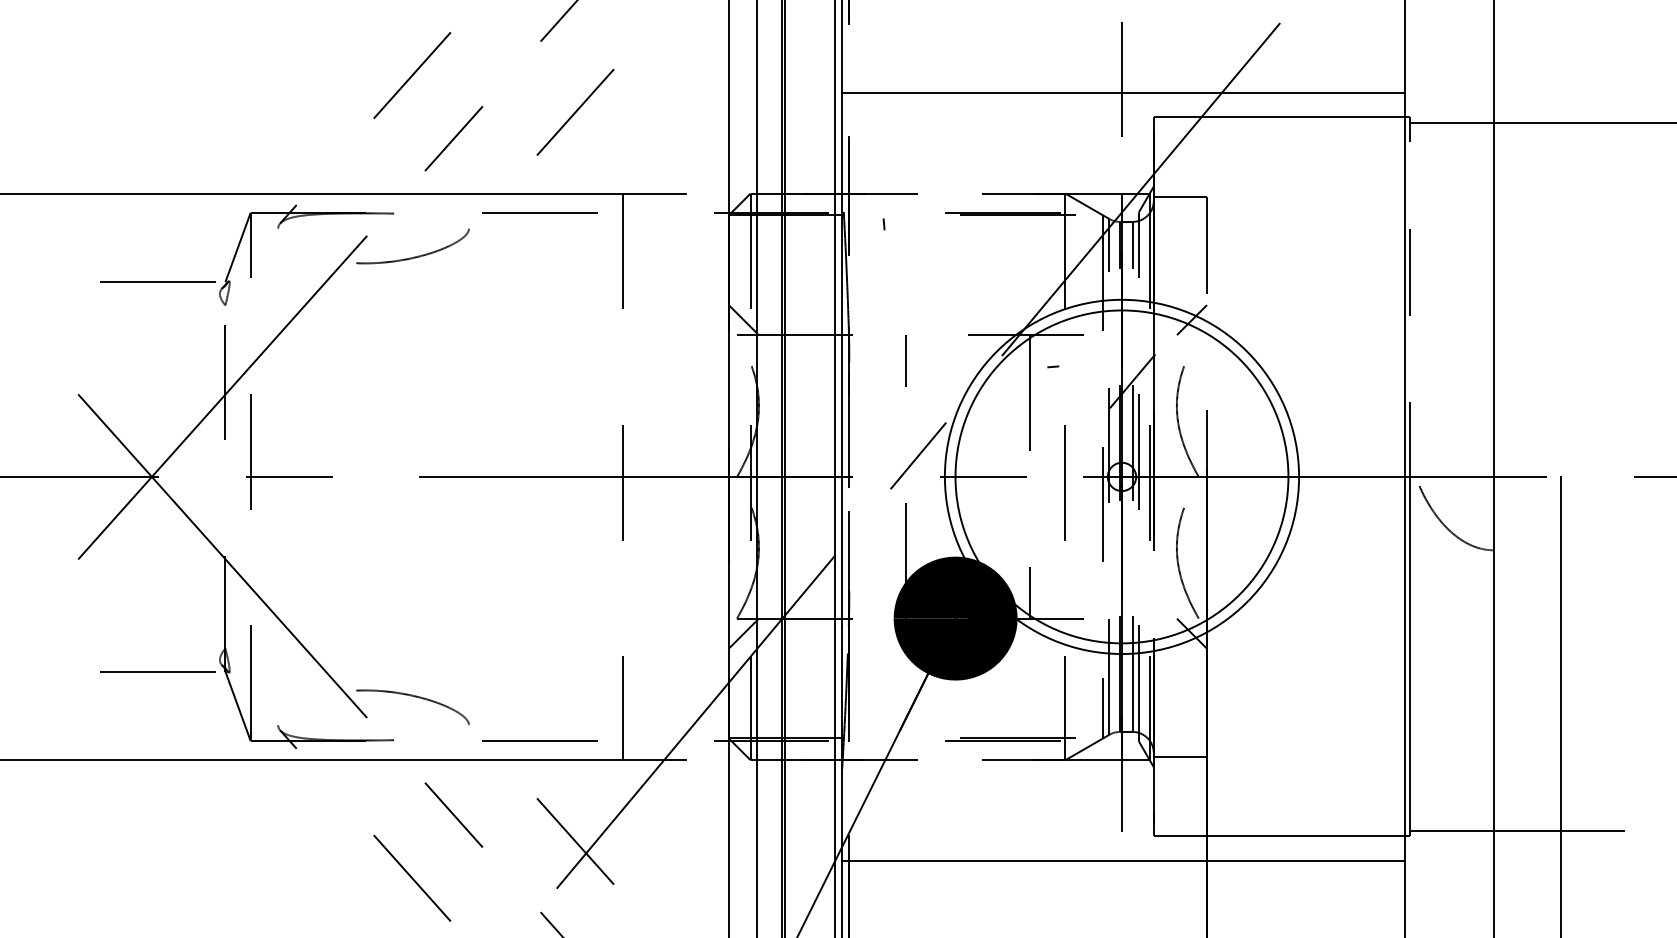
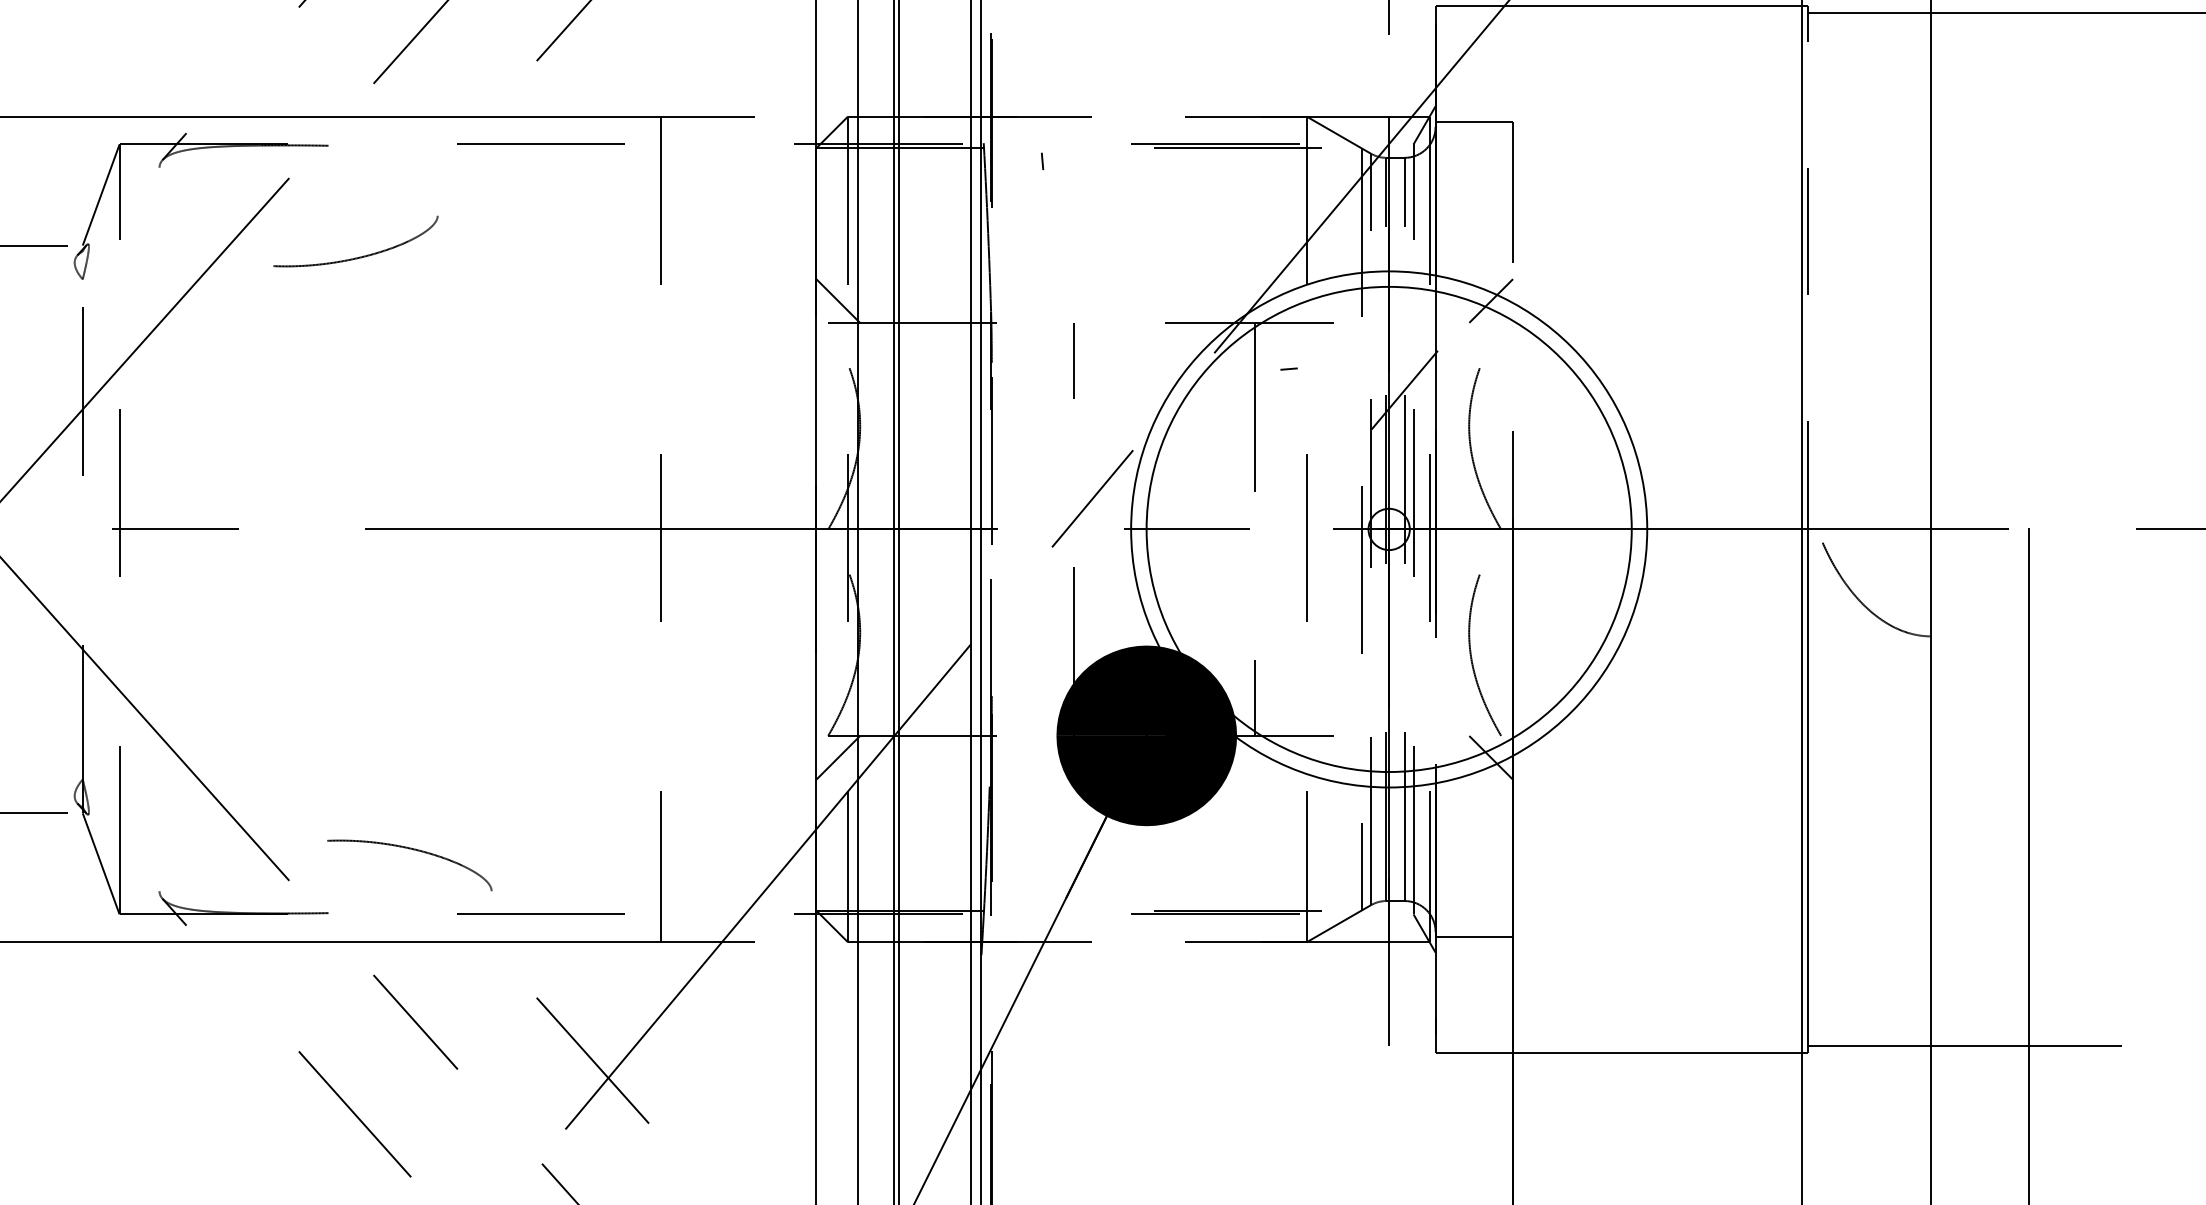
part: (414, 256) -> (358, 256), moved
part: (414, 697) -> (412, 850), moved
line: (1123, 861) -> (1391, 1089), removed

